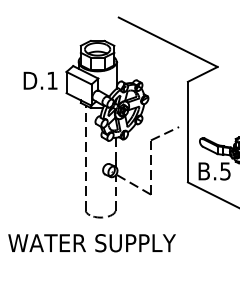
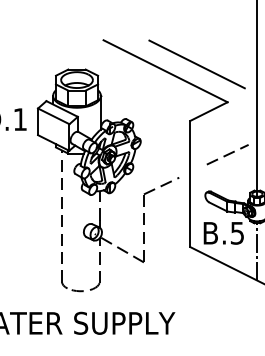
line: (193, 36) -> (197, 64), added
line: (217, 108) -> (227, 154), added

